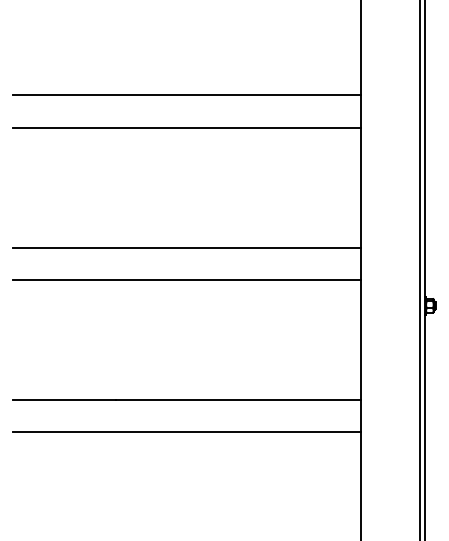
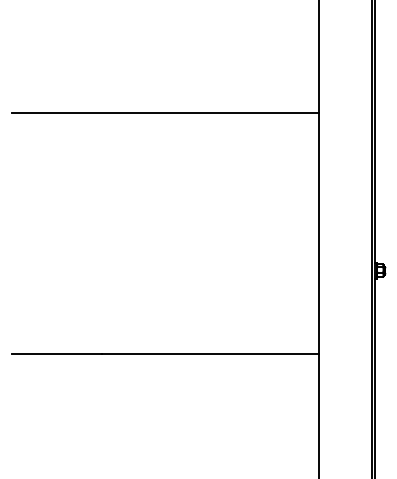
line: (187, 95) -> (165, 84), removed
line: (187, 247) -> (165, 219), removed
line: (187, 279) -> (165, 247), removed
line: (187, 432) -> (165, 382), removed

